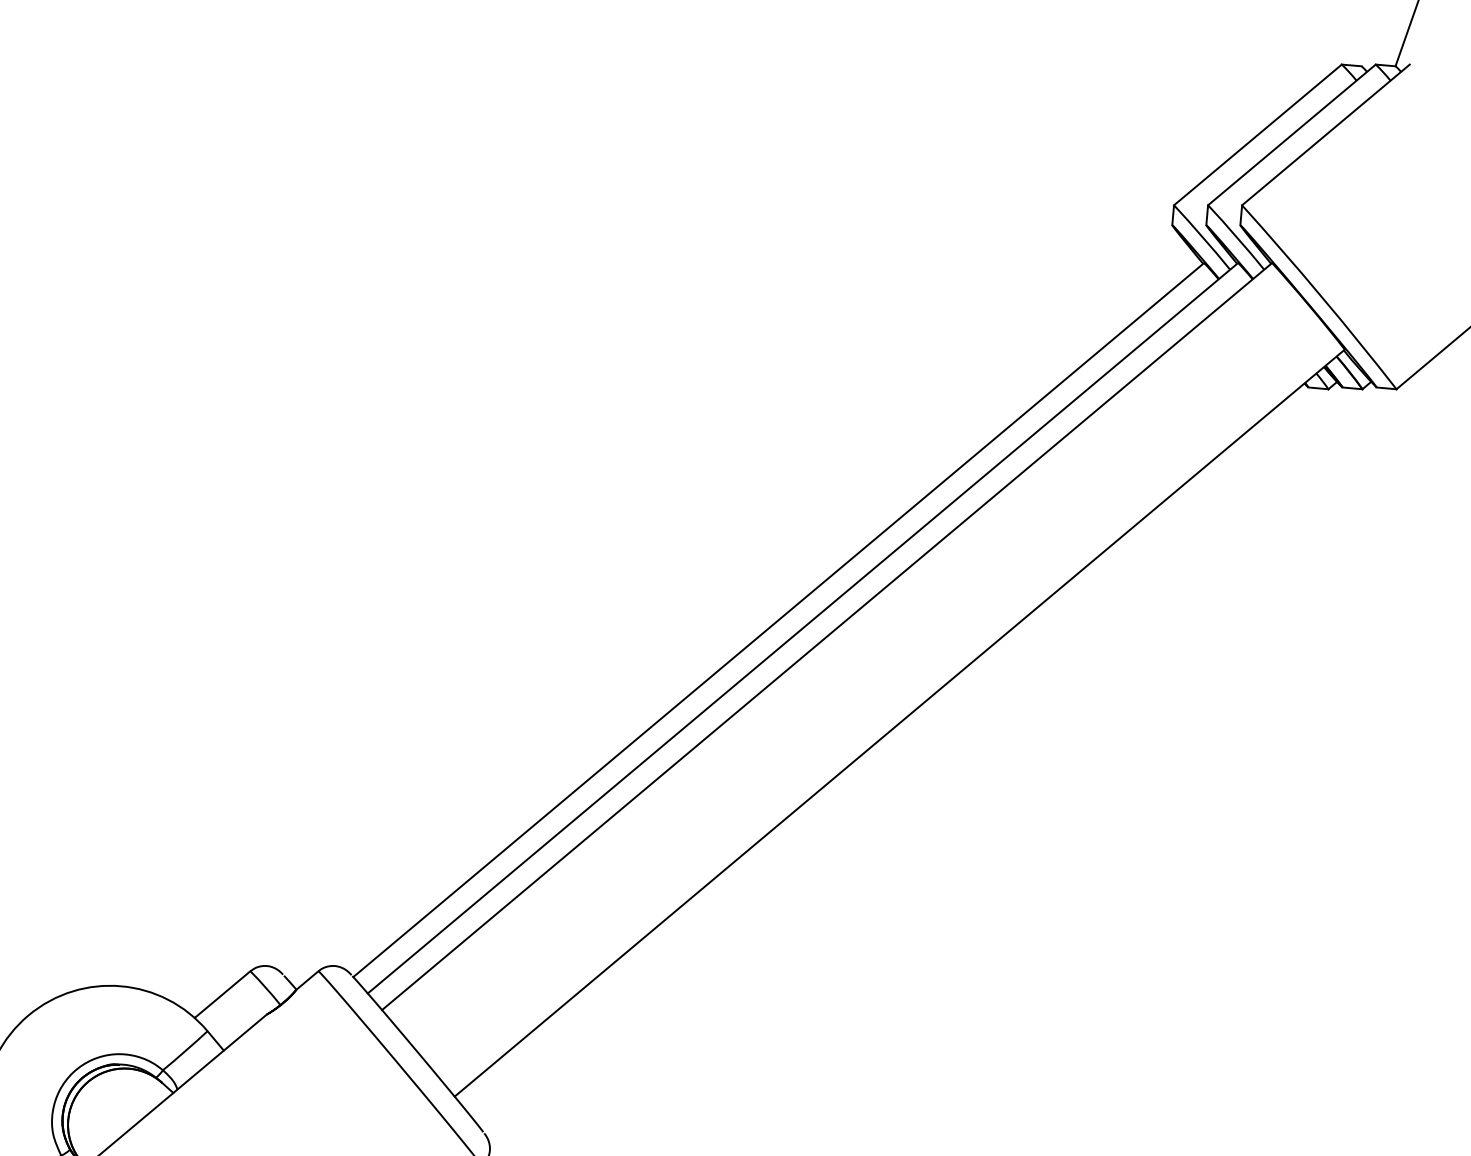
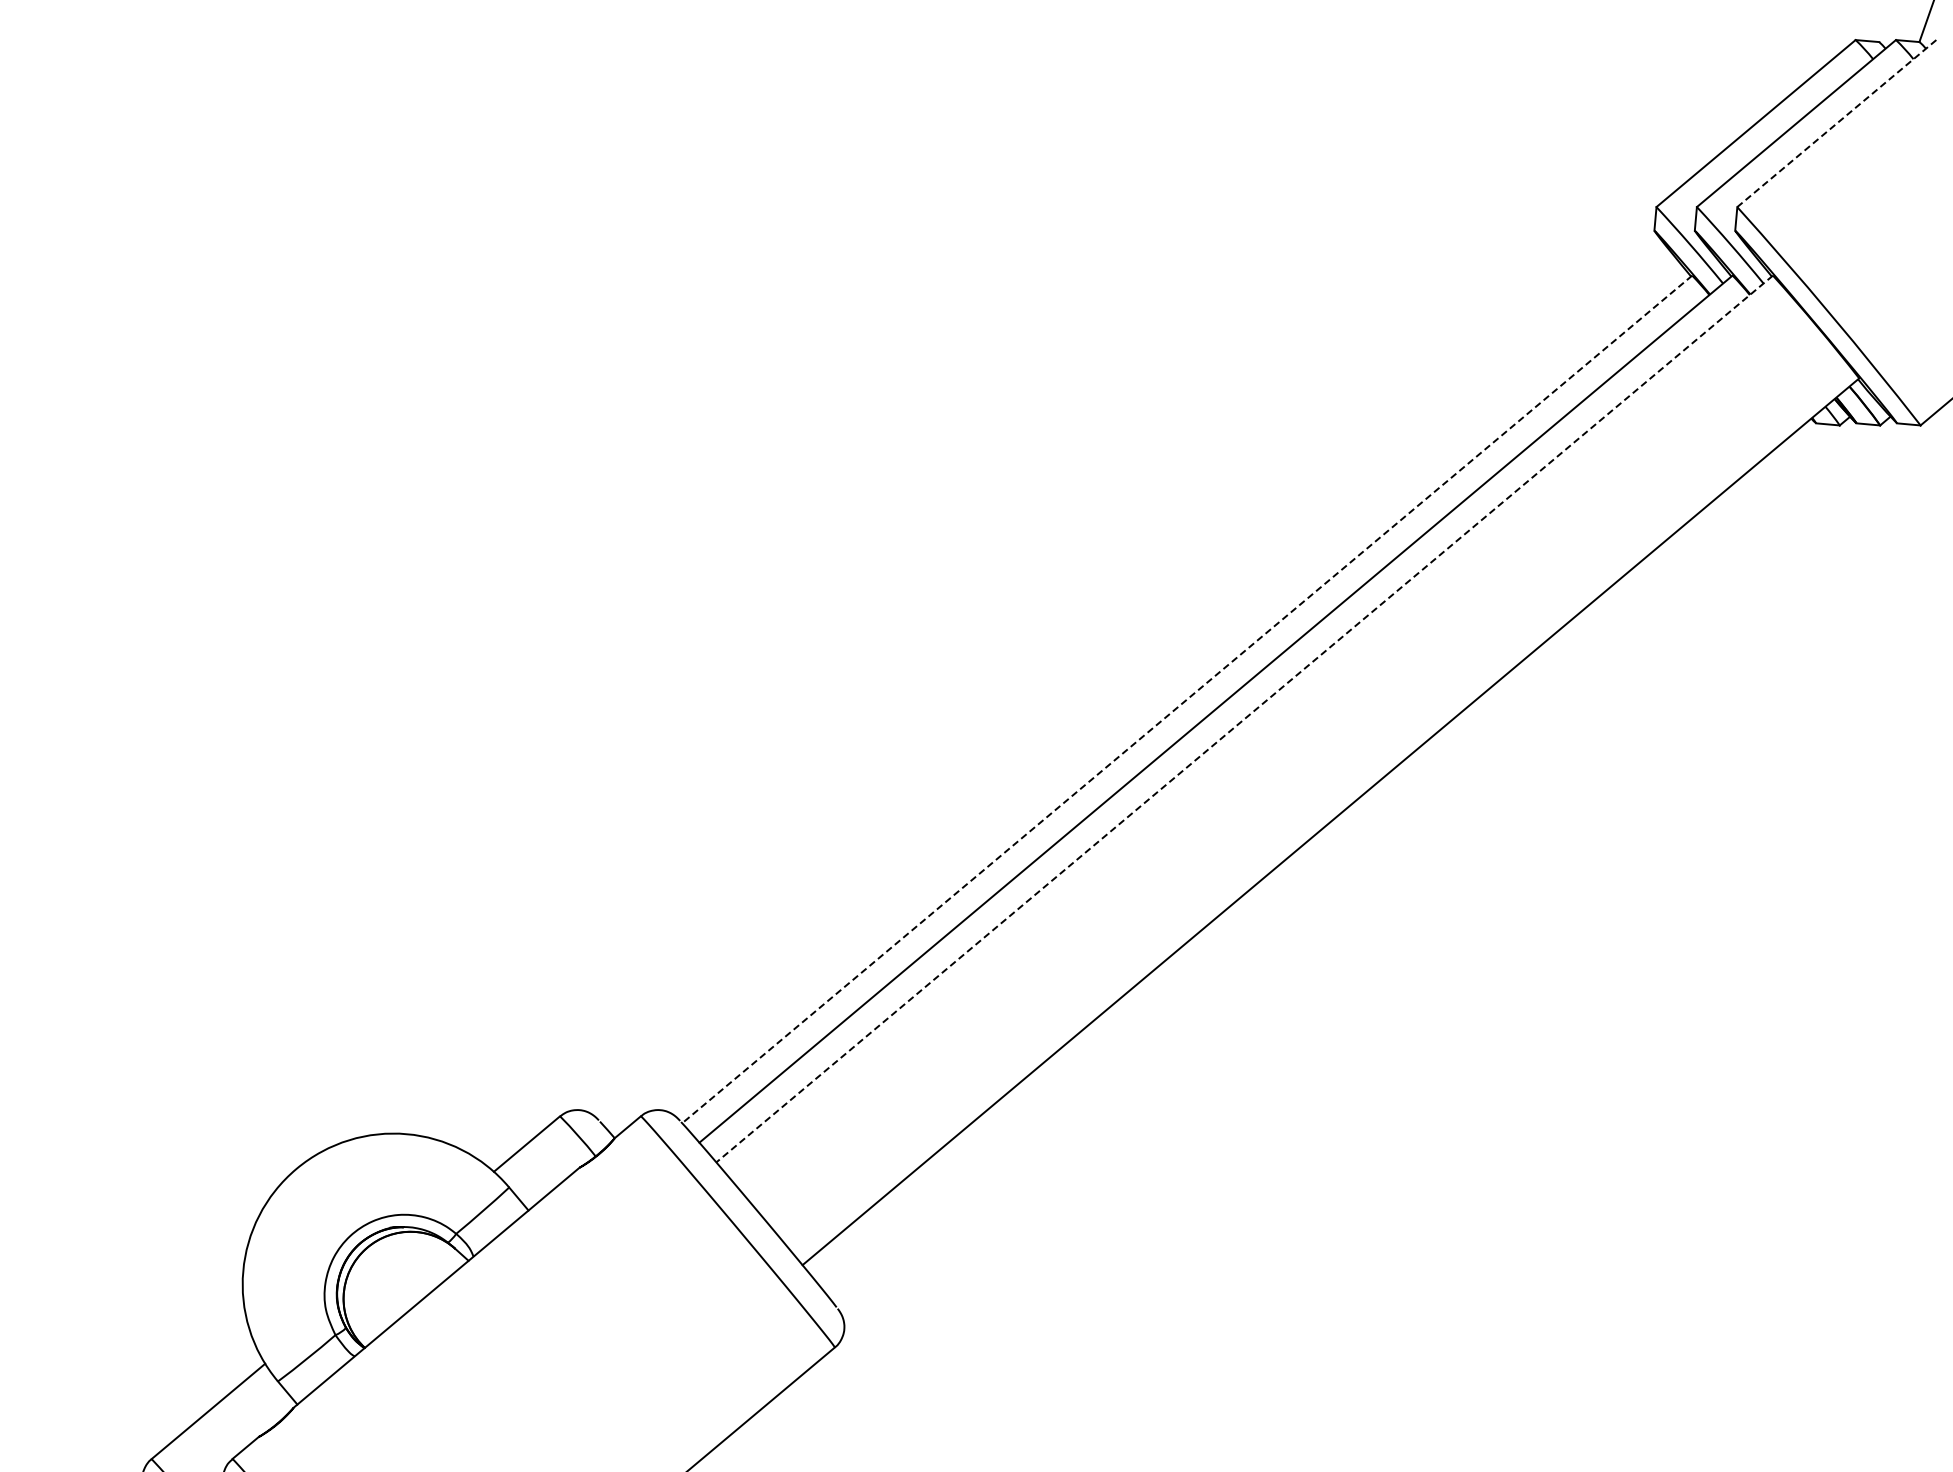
line: (1325, 134) -> (1836, 123), solid -> dashed
line: (778, 620) -> (1186, 699), solid -> dashed
line: (826, 636) -> (1244, 719), solid -> dashed

